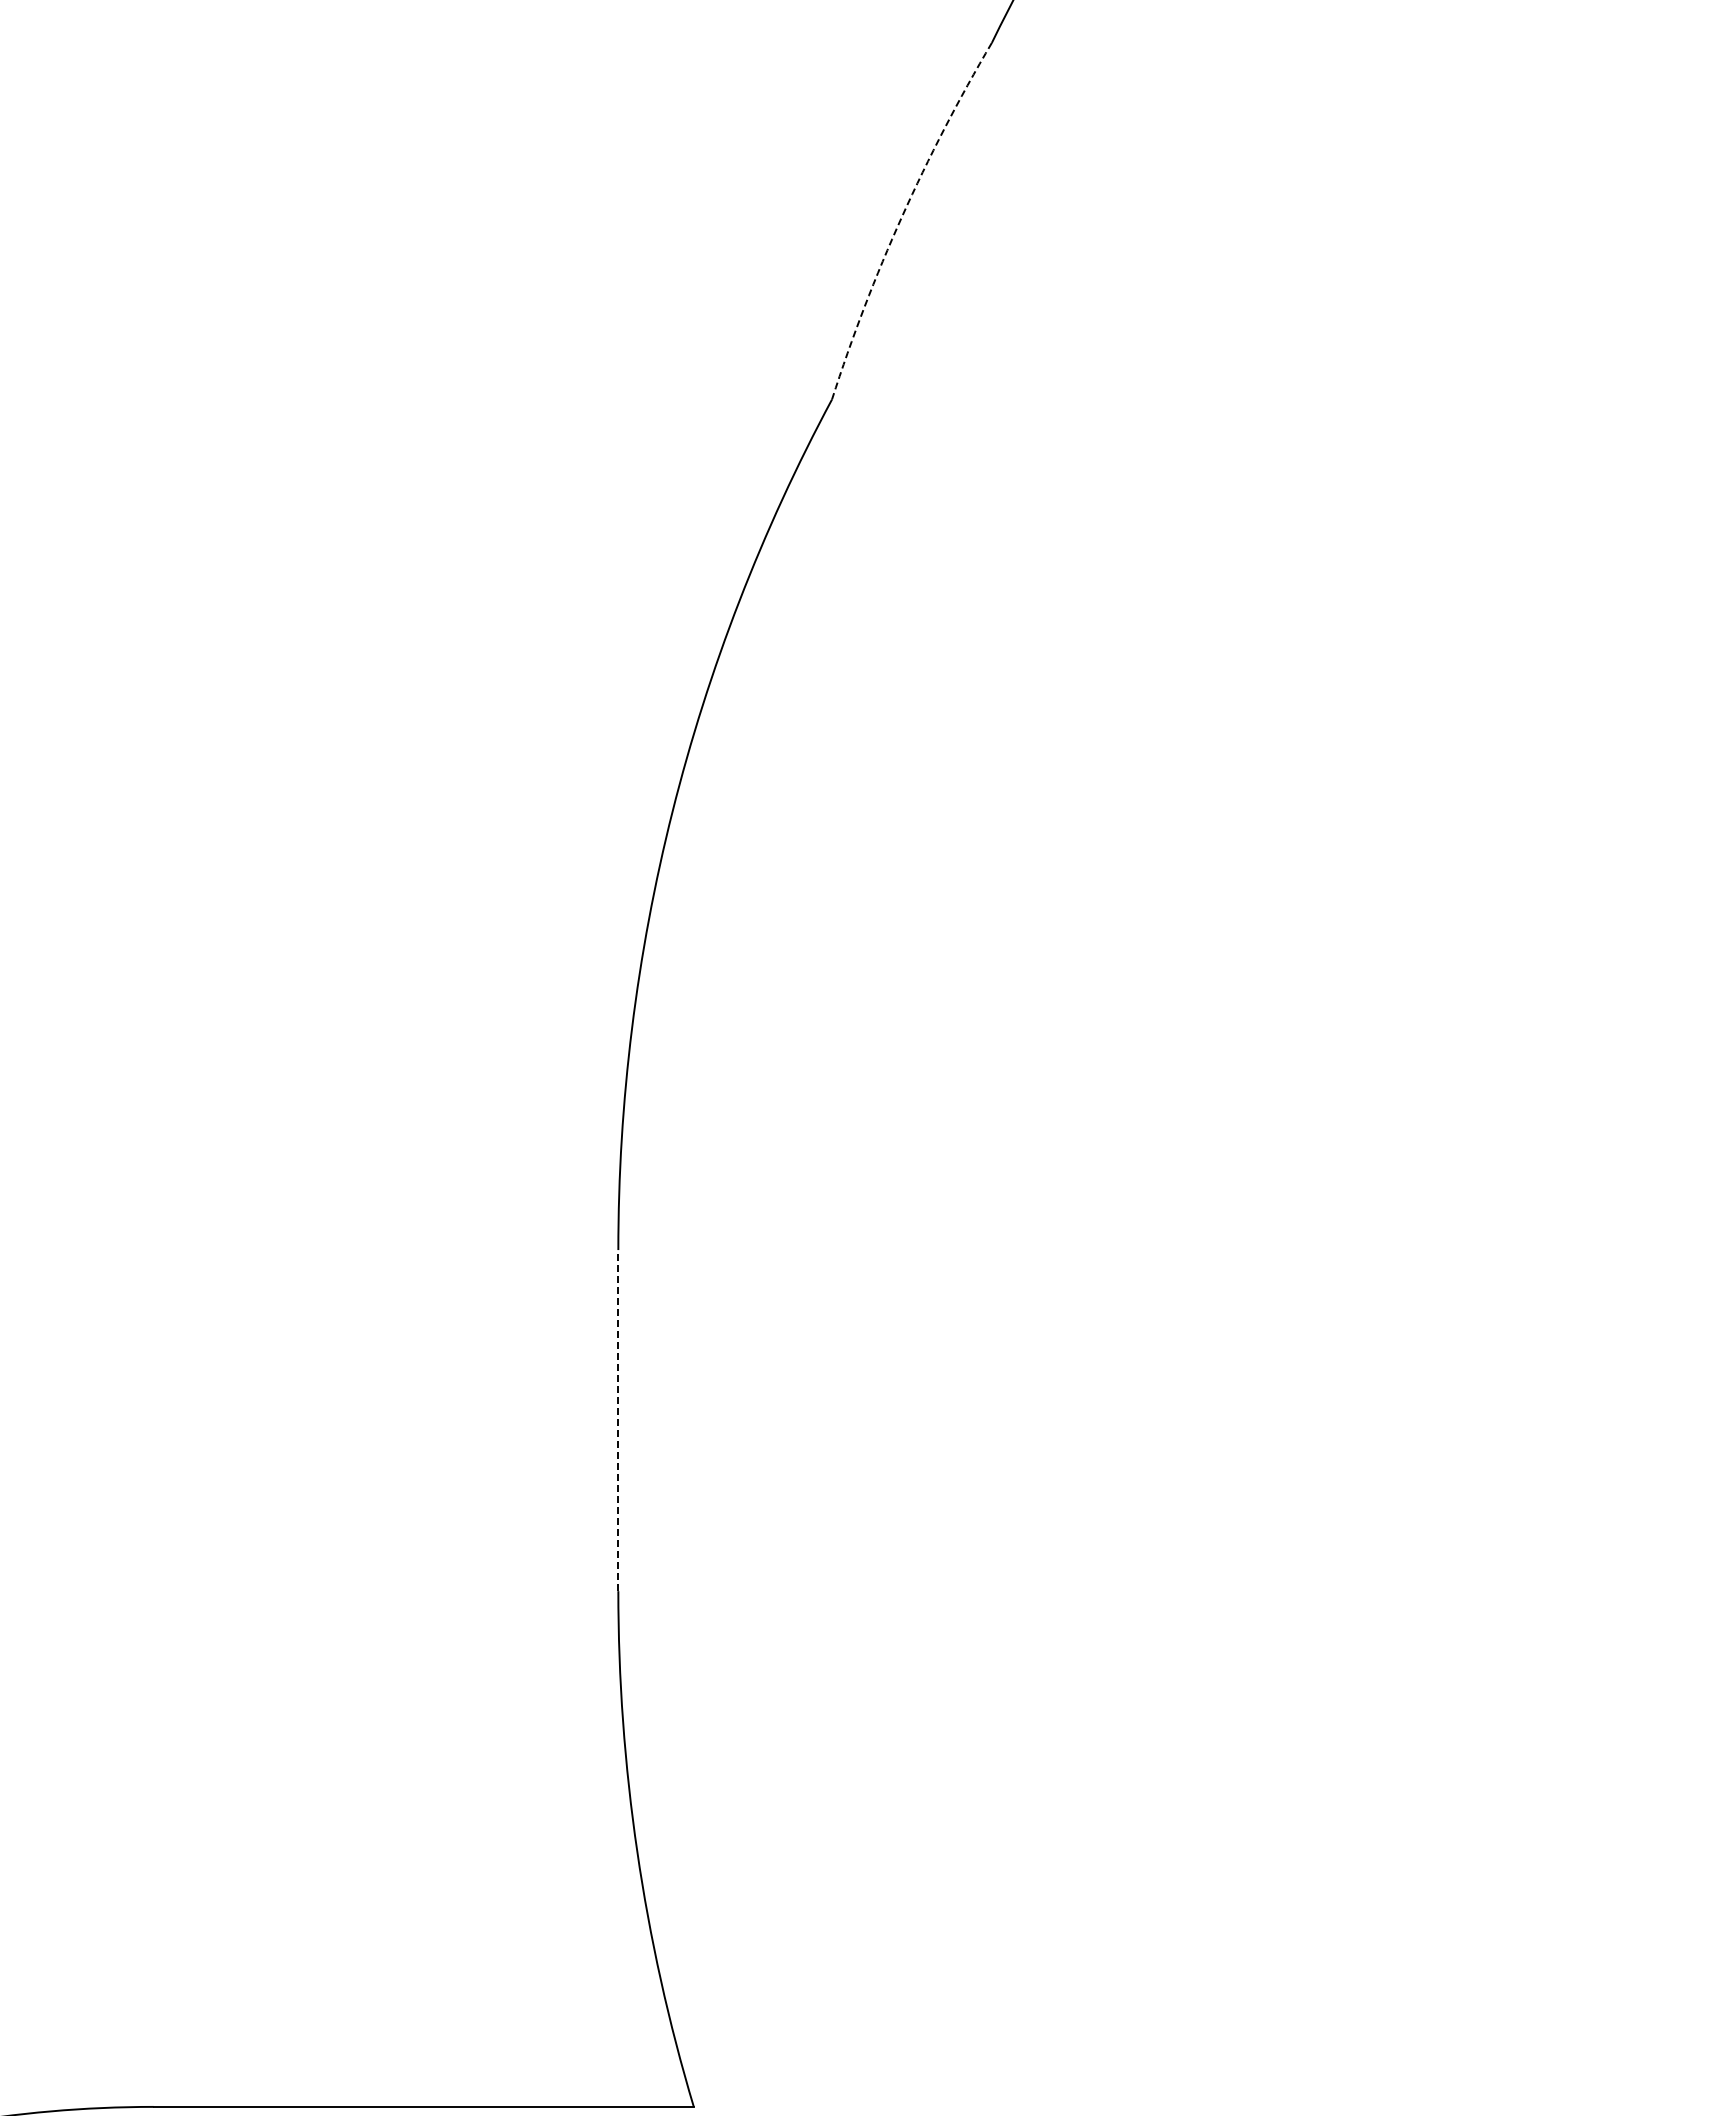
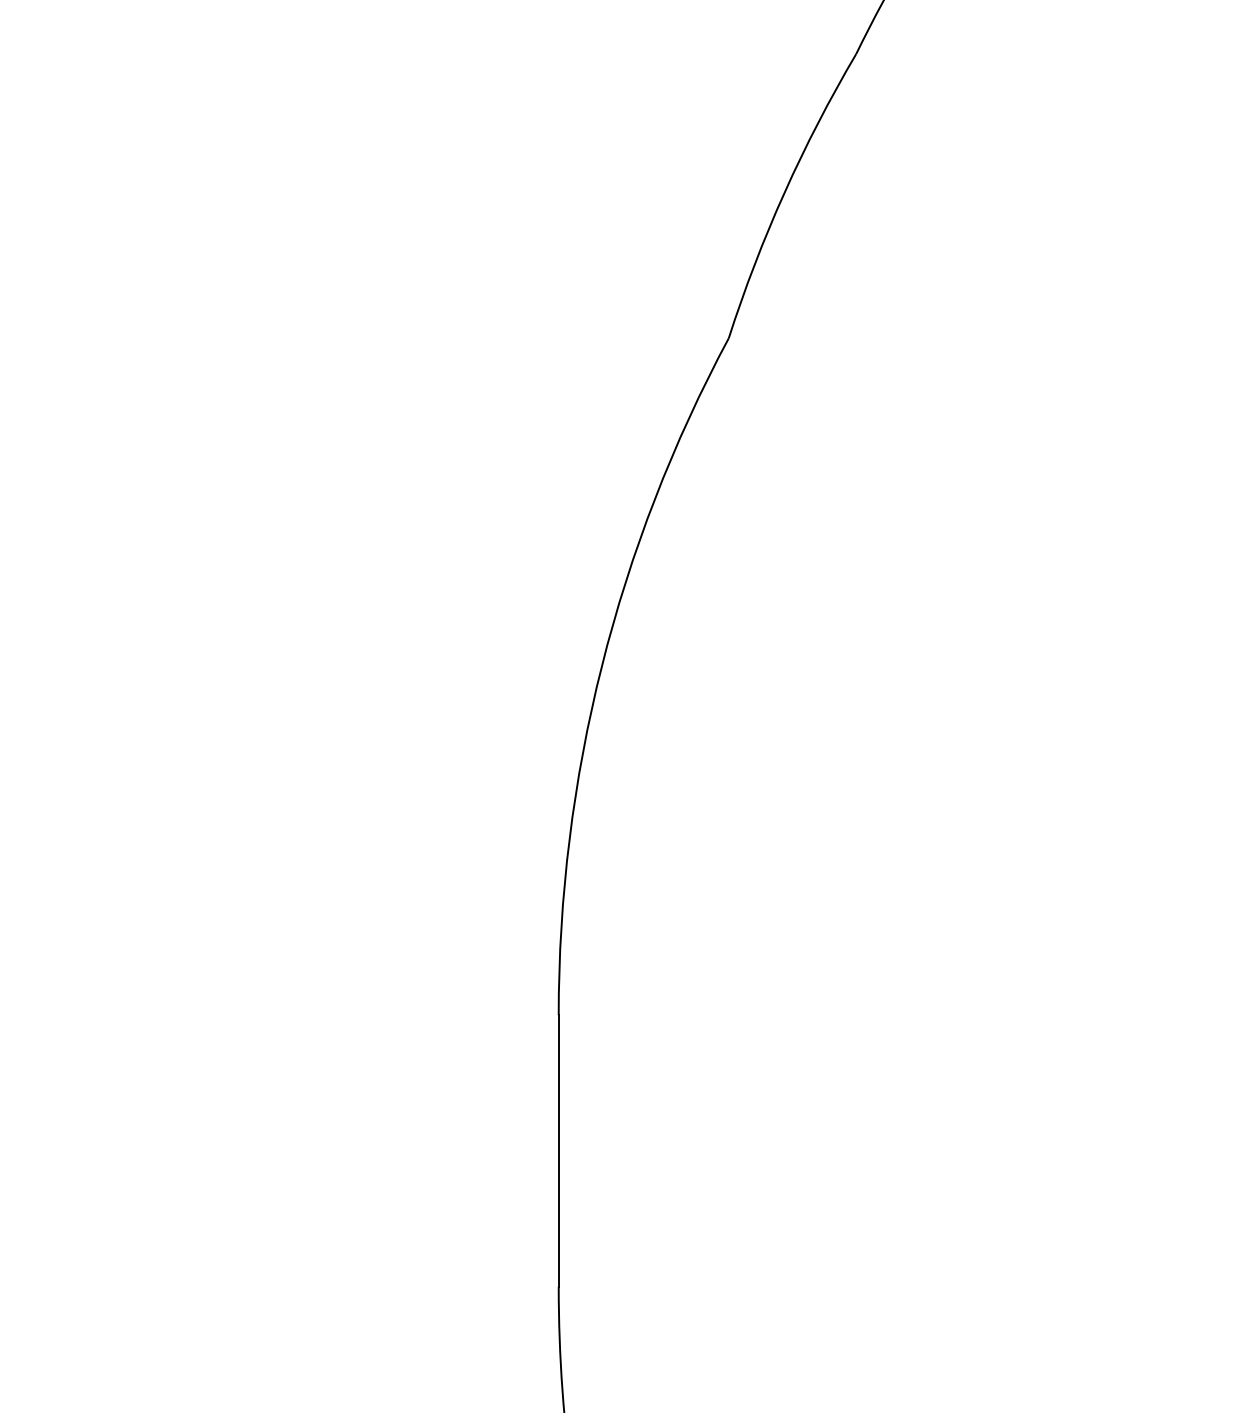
arc: (902, 216) -> (784, 192), dashed -> solid
line: (618, 1420) -> (558, 1150), dashed -> solid

